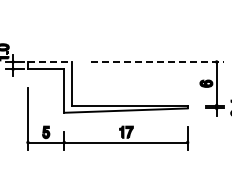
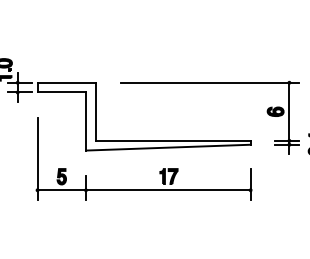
line: (49, 61) -> (66, 82), dashed -> solid
line: (157, 61) -> (210, 82), dashed -> solid

